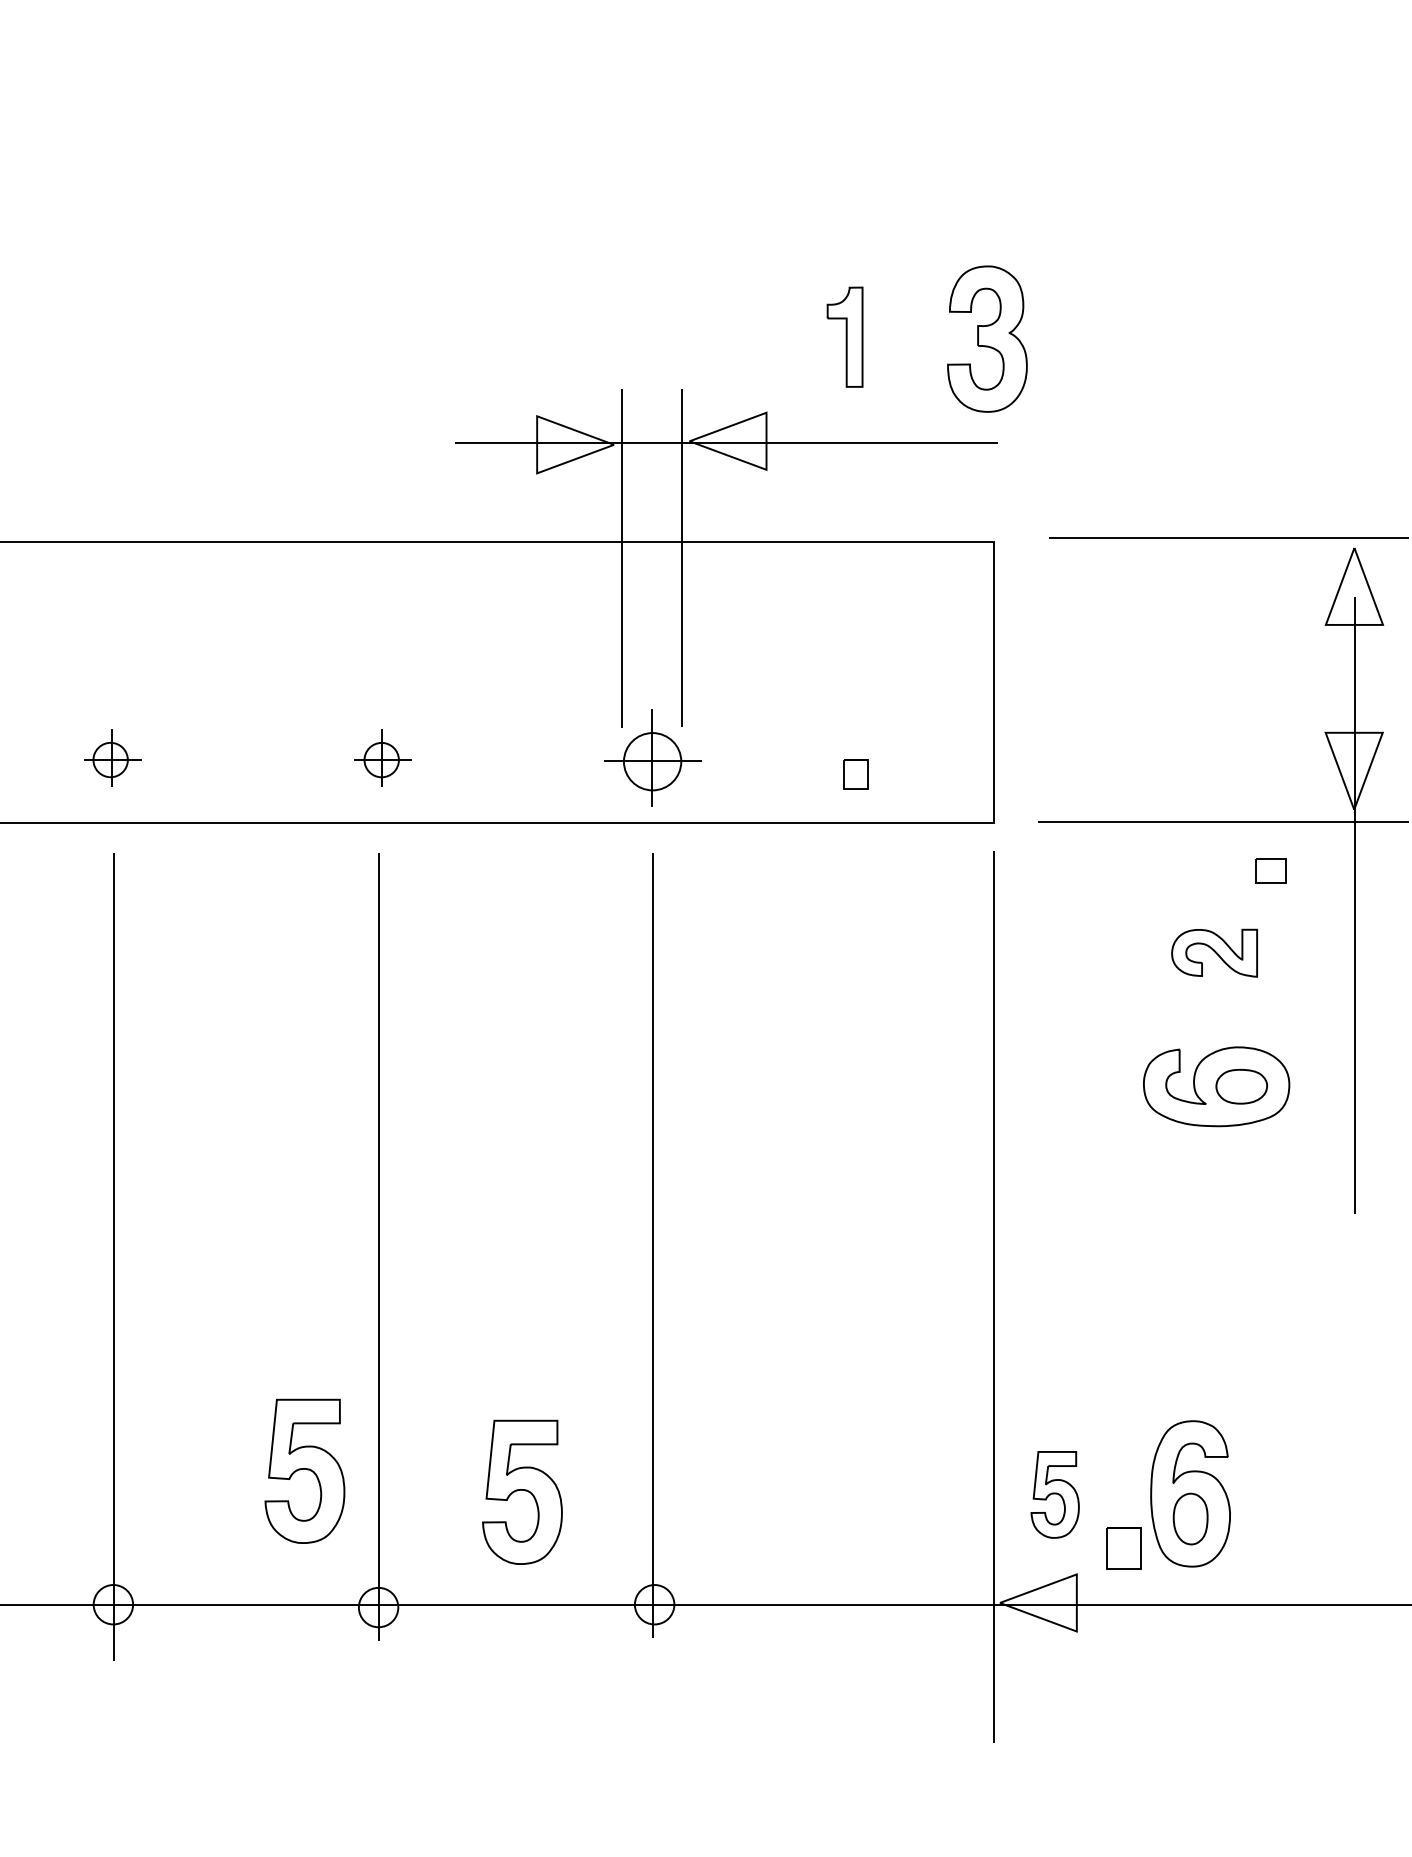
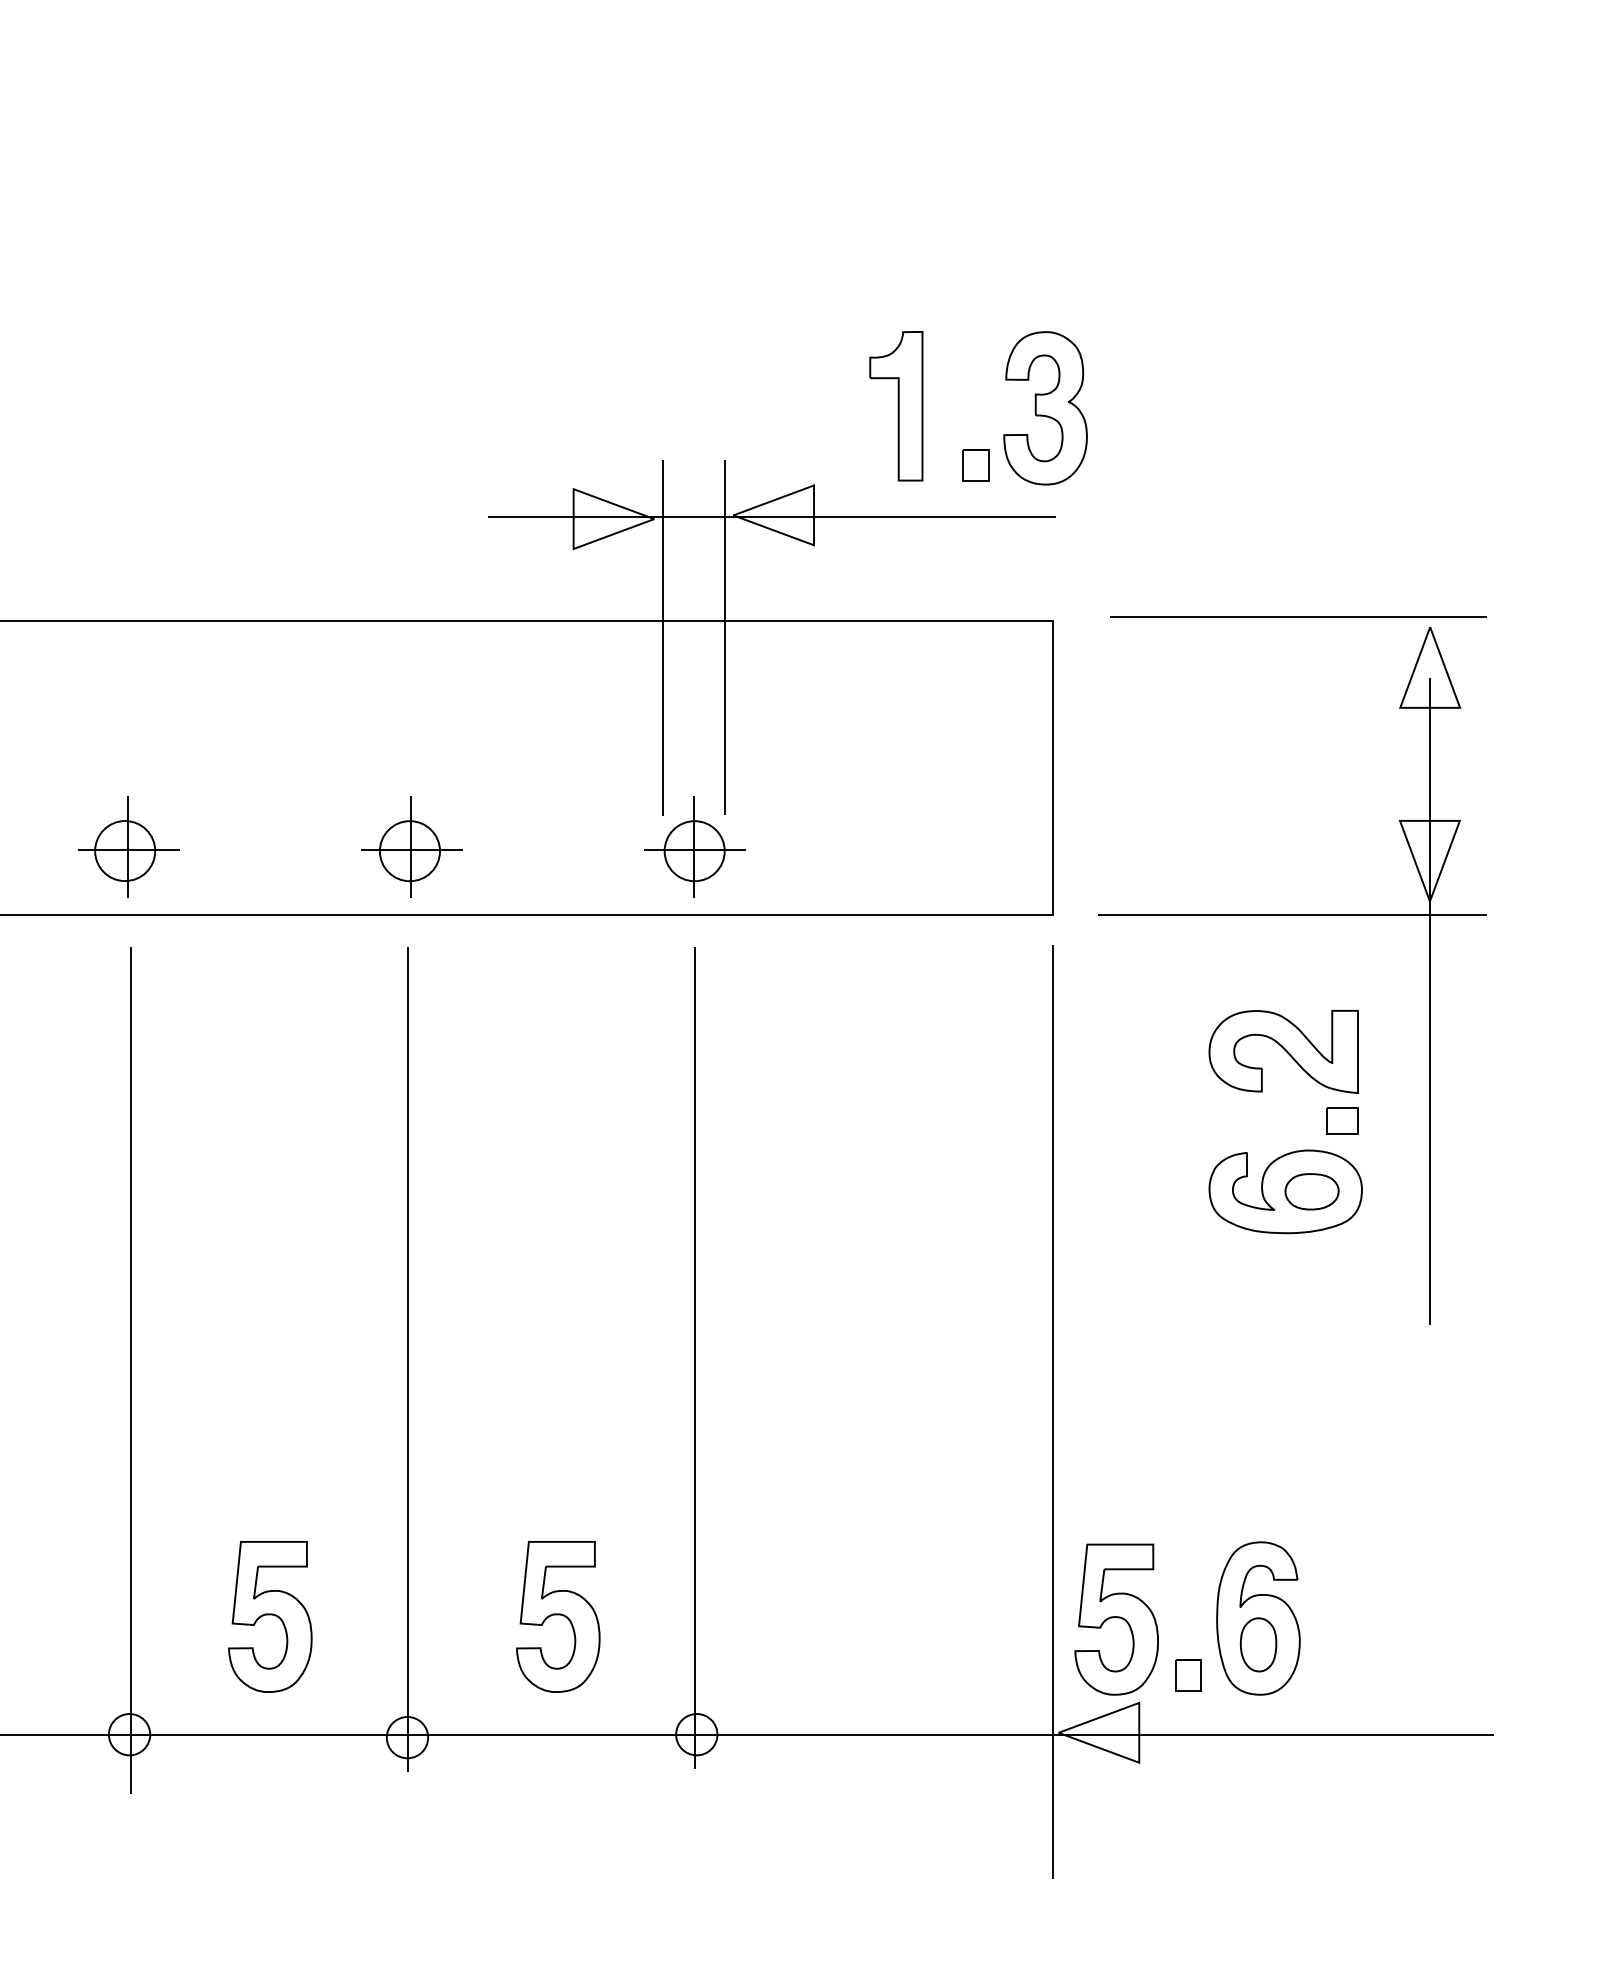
part: (845, 337) -> (896, 406), size x1.43
part: (112, 757) -> (128, 846), size x1.67
part: (382, 757) -> (411, 846), size x1.67
part: (855, 774) -> (975, 465), moved
part: (1270, 870) -> (1342, 1120), moved
part: (1214, 952) -> (1283, 1051), size x1.67
part: (305, 1470) -> (270, 1616), moved
part: (1055, 1494) -> (1116, 1619), size x1.67
part: (1123, 1548) -> (1188, 1675), size x0.71

